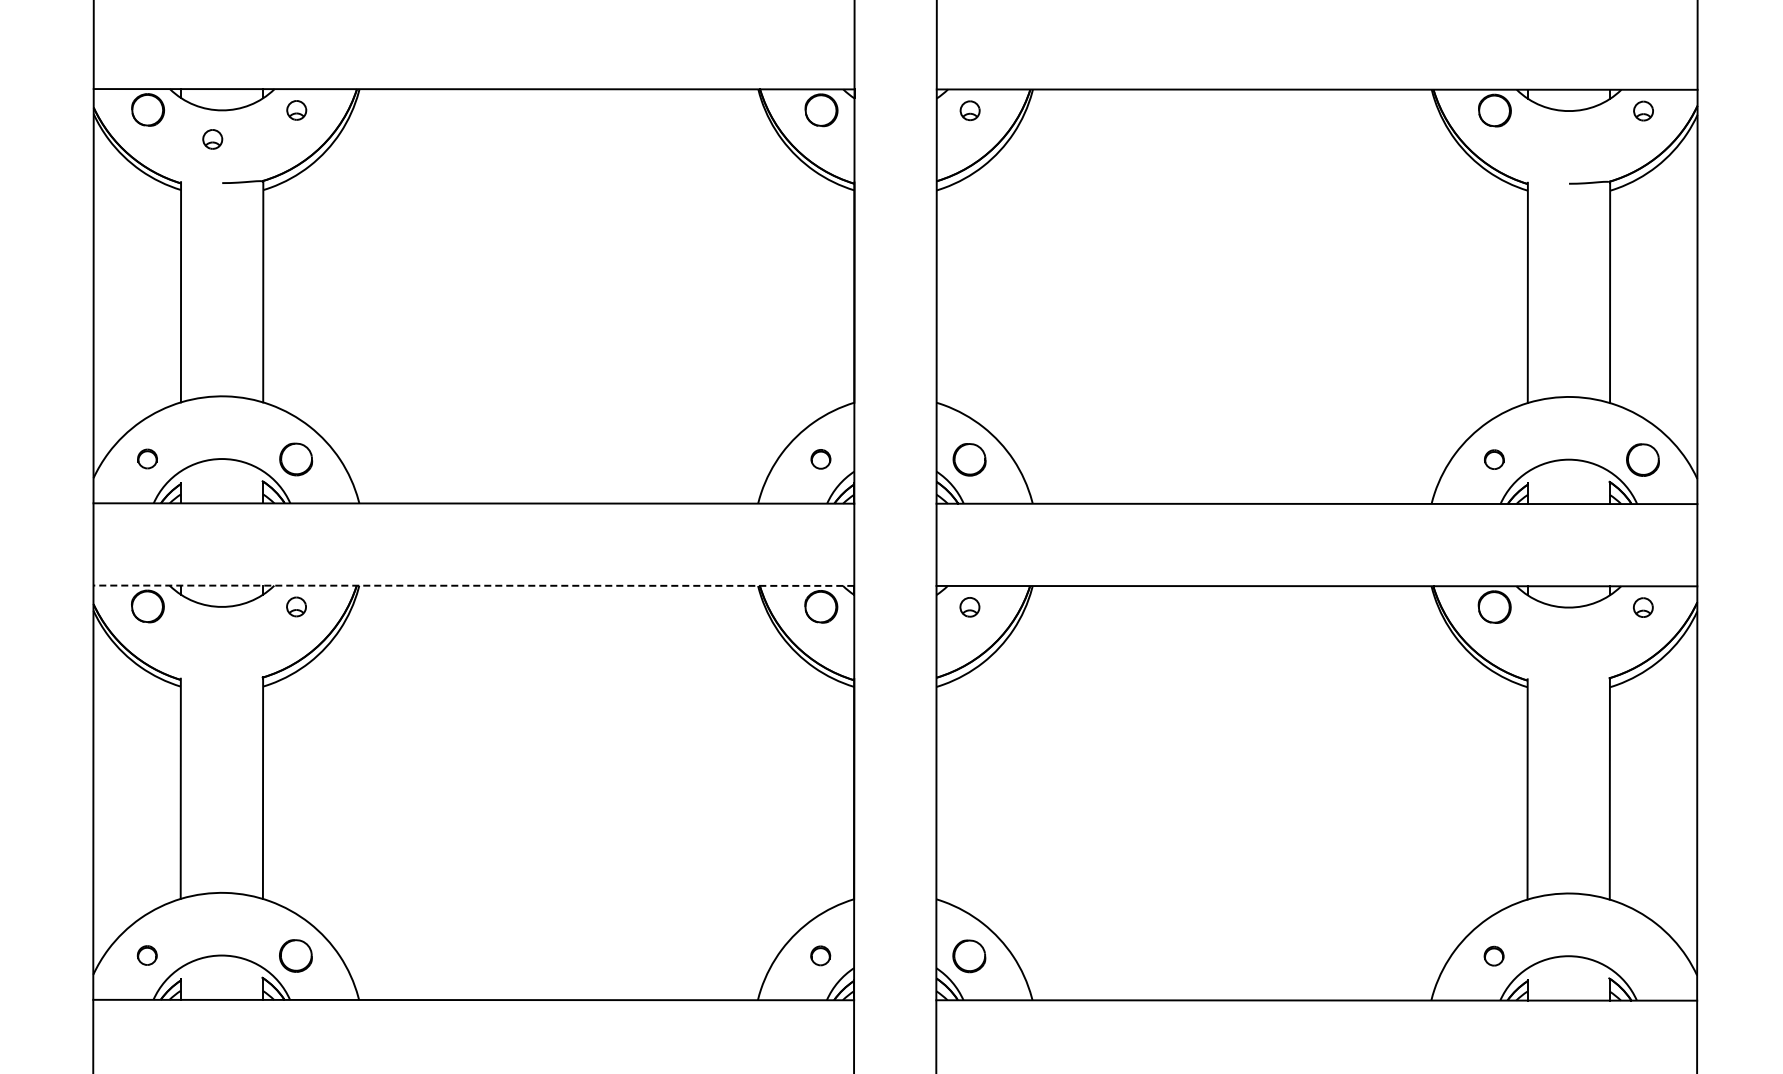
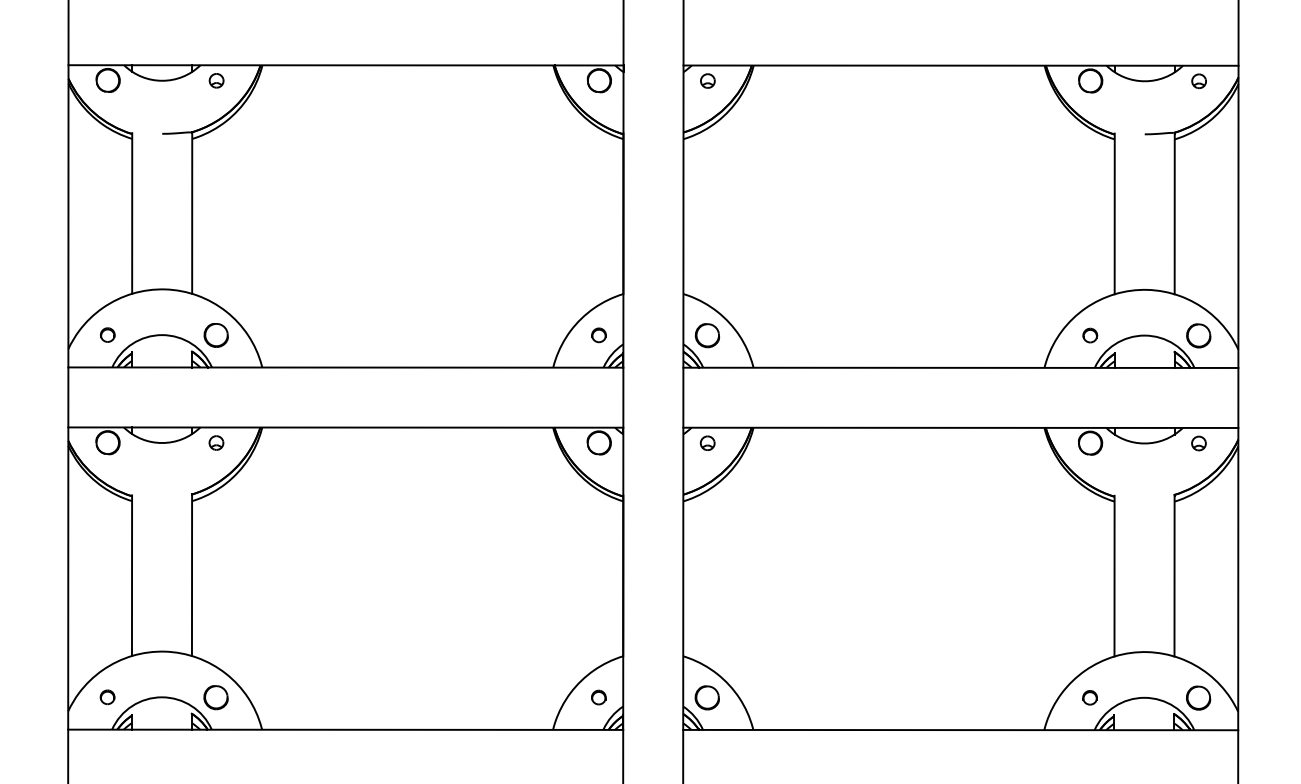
part: (212, 139) -> (155, 102), removed
line: (473, 585) -> (345, 427), dashed -> solid
part: (1642, 956) -> (1198, 698), added

